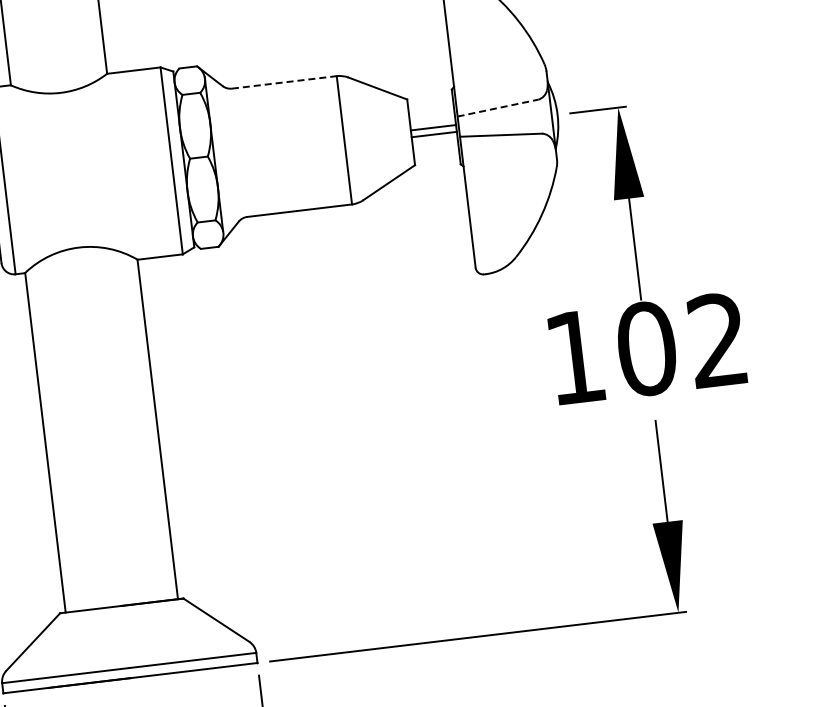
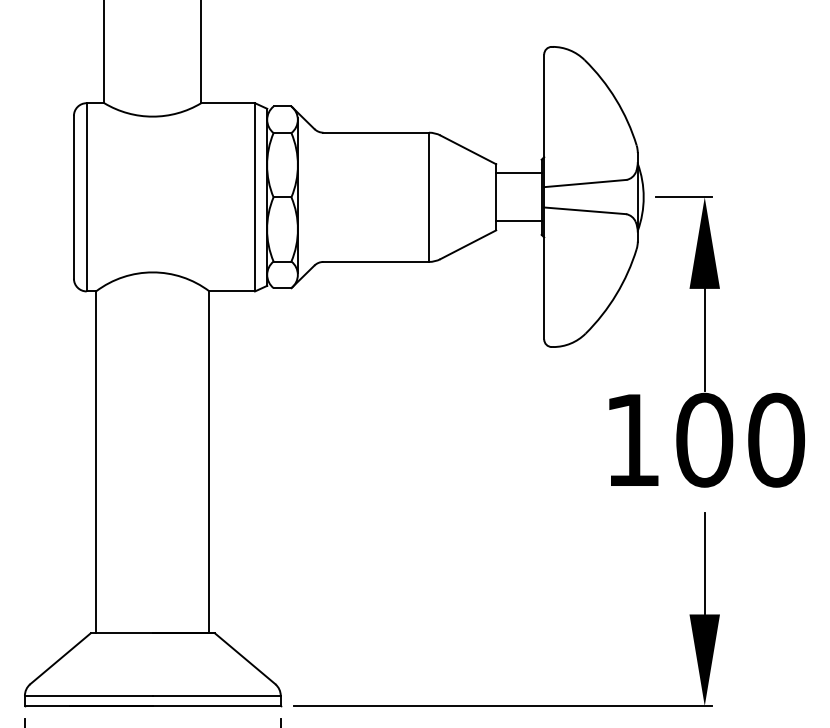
line: (284, 82) -> (376, 132), dashed -> solid
line: (498, 108) -> (585, 183), dashed -> solid
line: (433, 127) -> (518, 221), moved
line: (433, 134) -> (518, 173), moved
text: (718, 339) -> (776, 439), 102 -> 100

